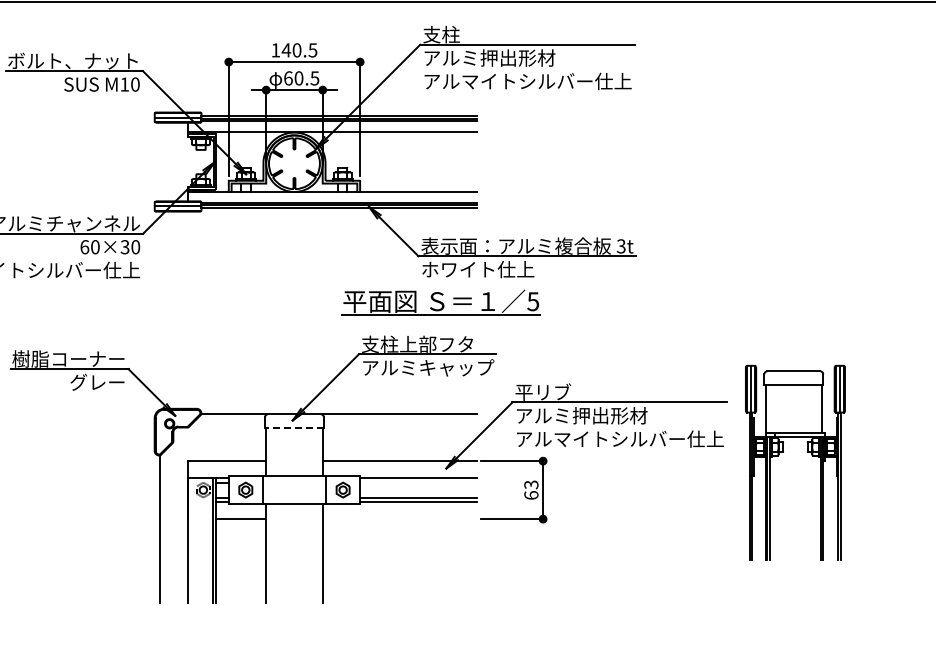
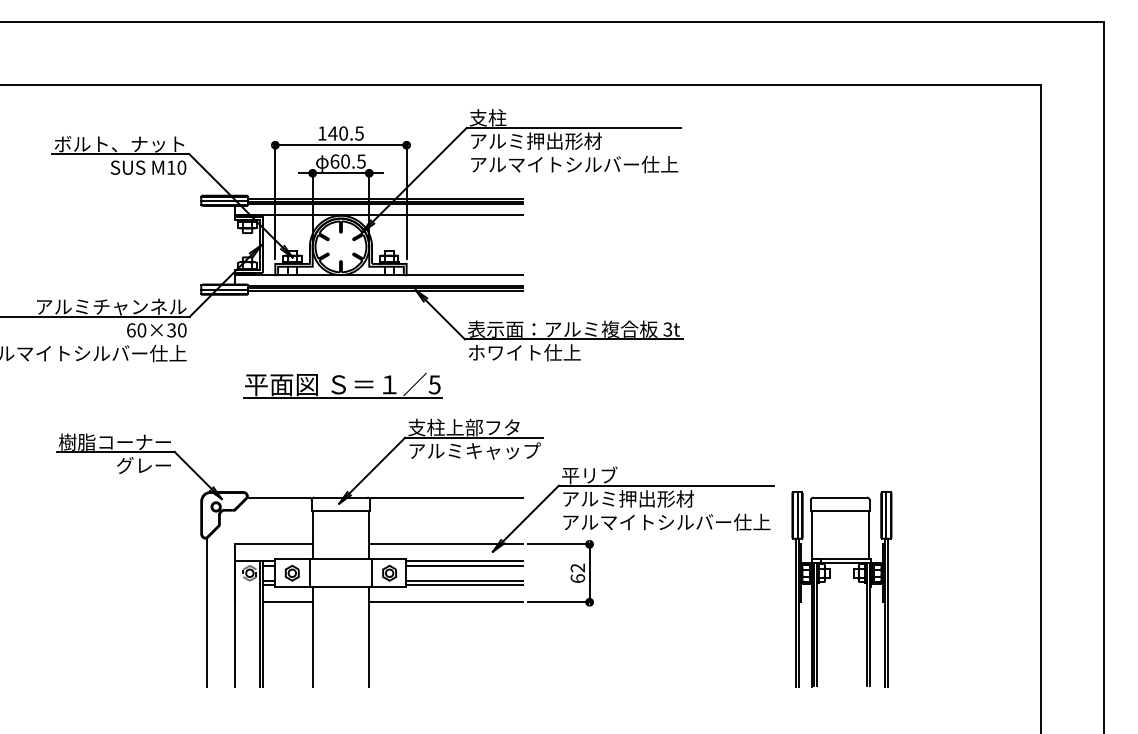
part: (440, 302) -> (342, 385), moved
line: (293, 427) -> (340, 510), dashed -> solid
part: (783, 452) -> (830, 578), moved
line: (417, 482) -> (464, 565), added
text: (531, 484) -> (578, 567), 63 -> 62
line: (399, 519) -> (446, 602), added

